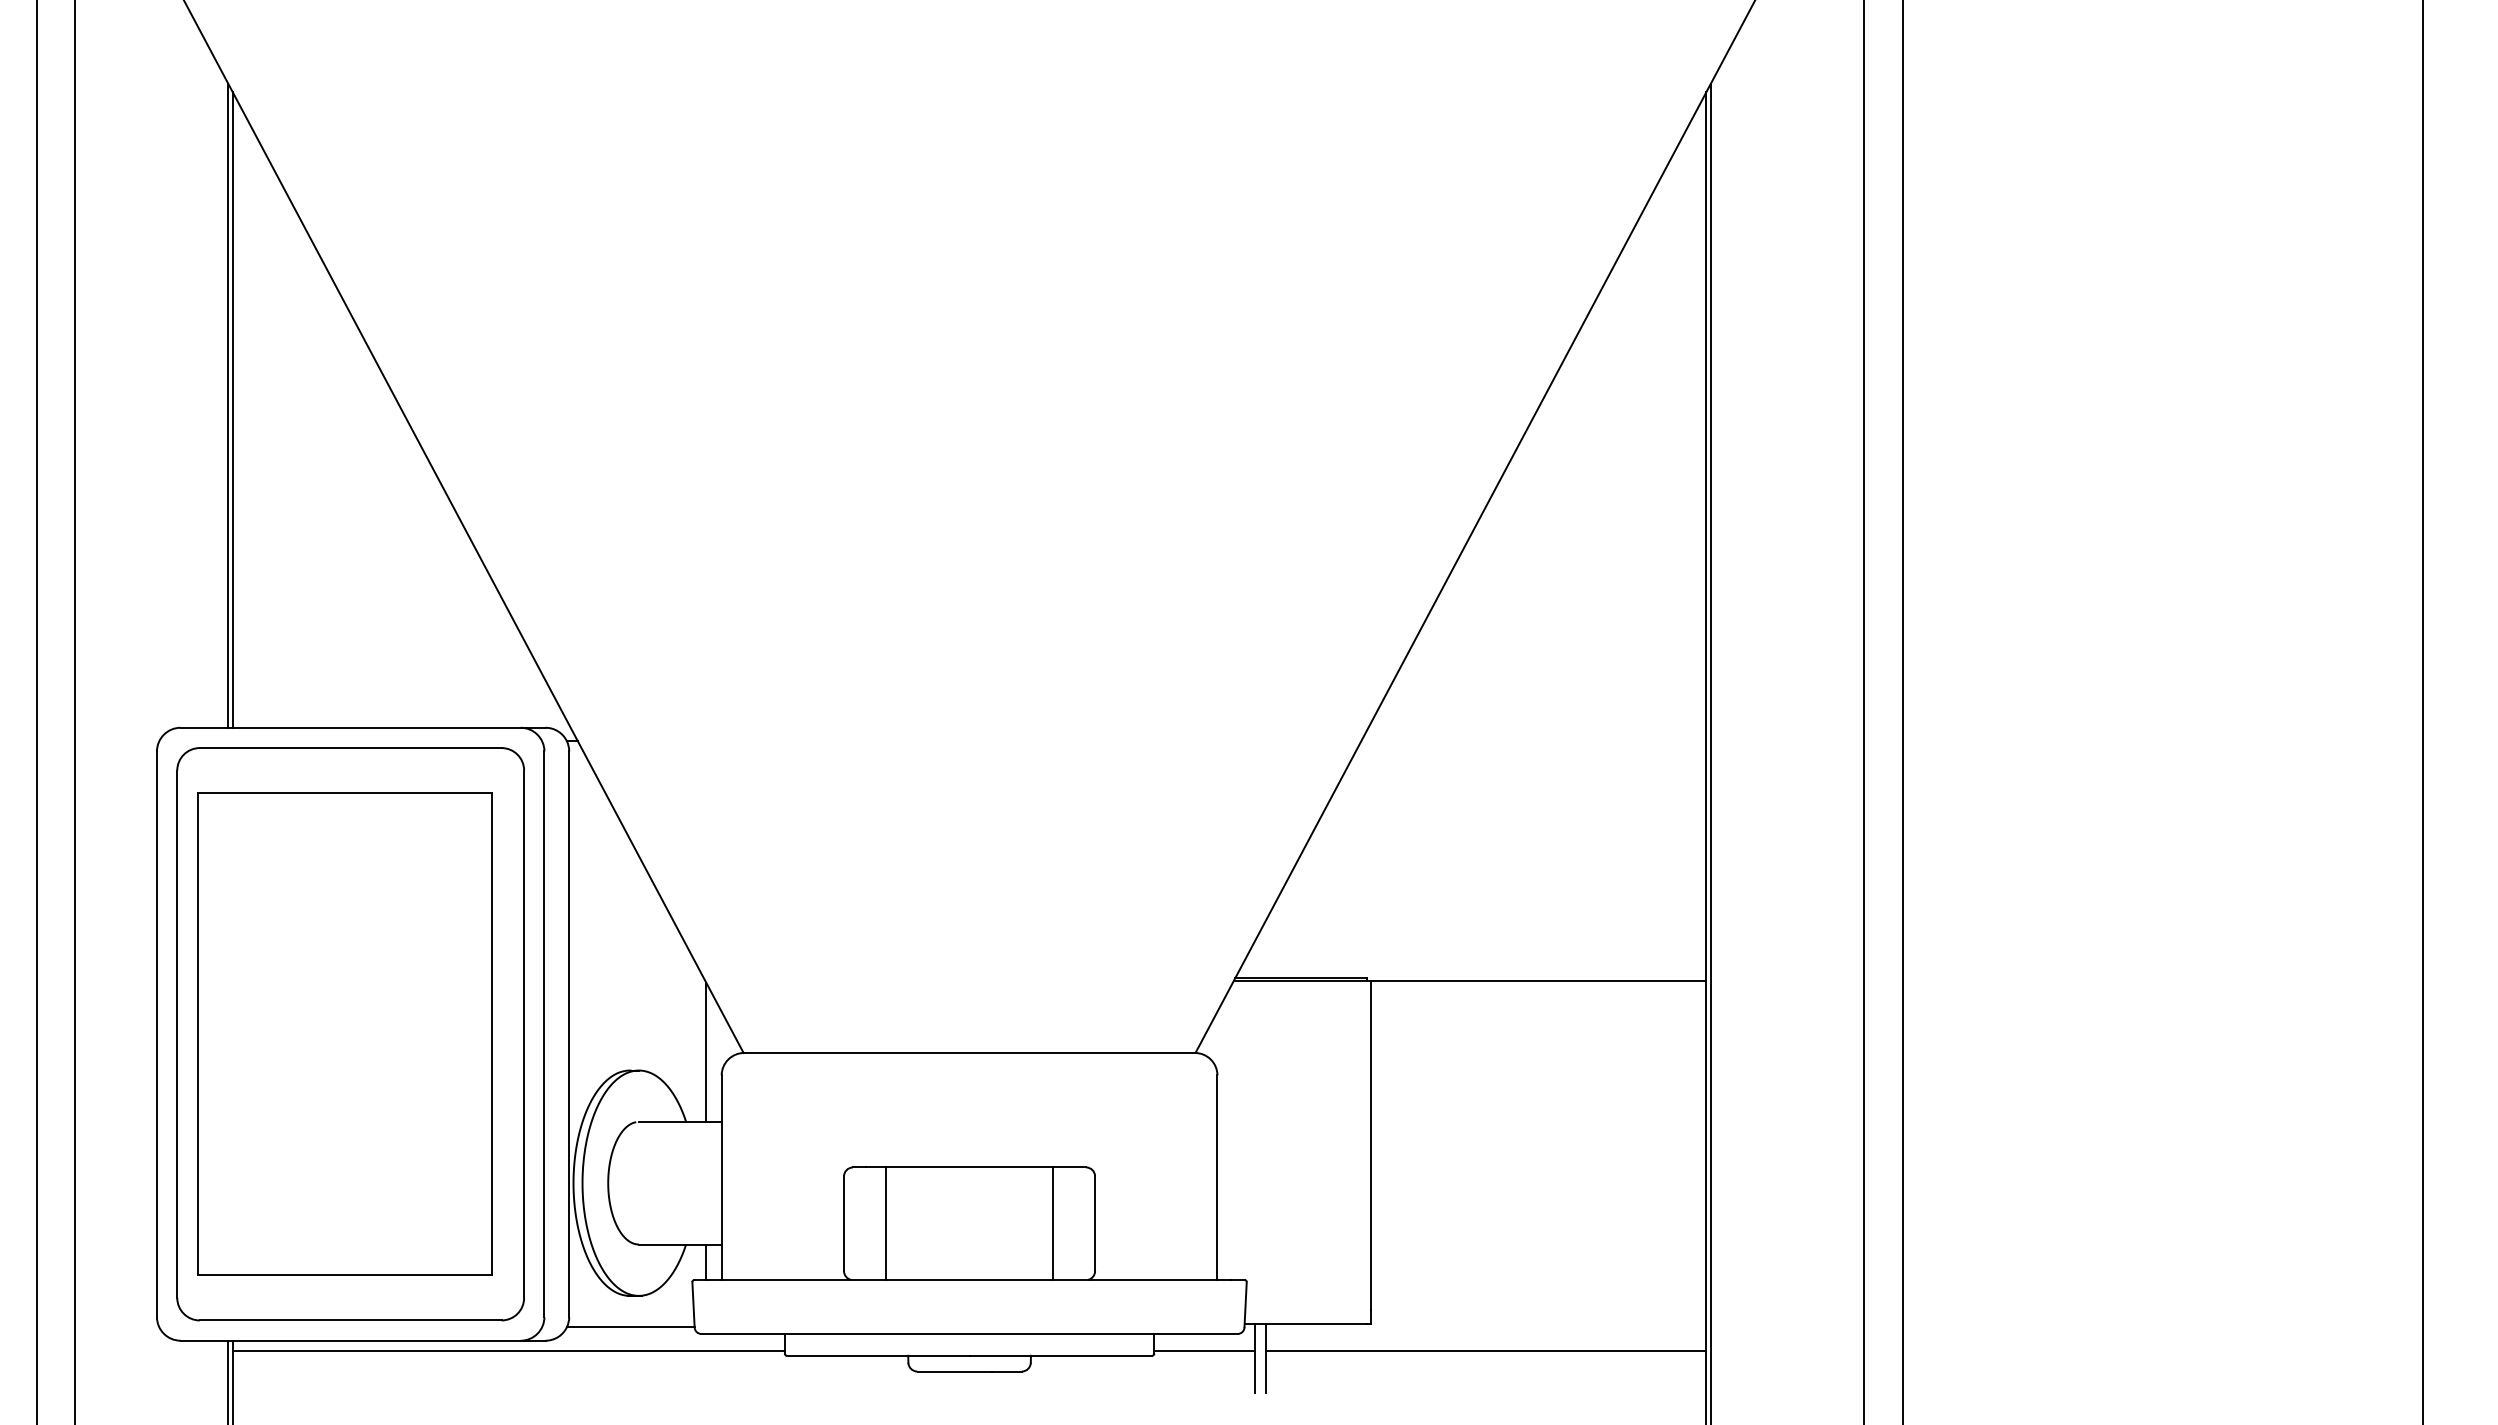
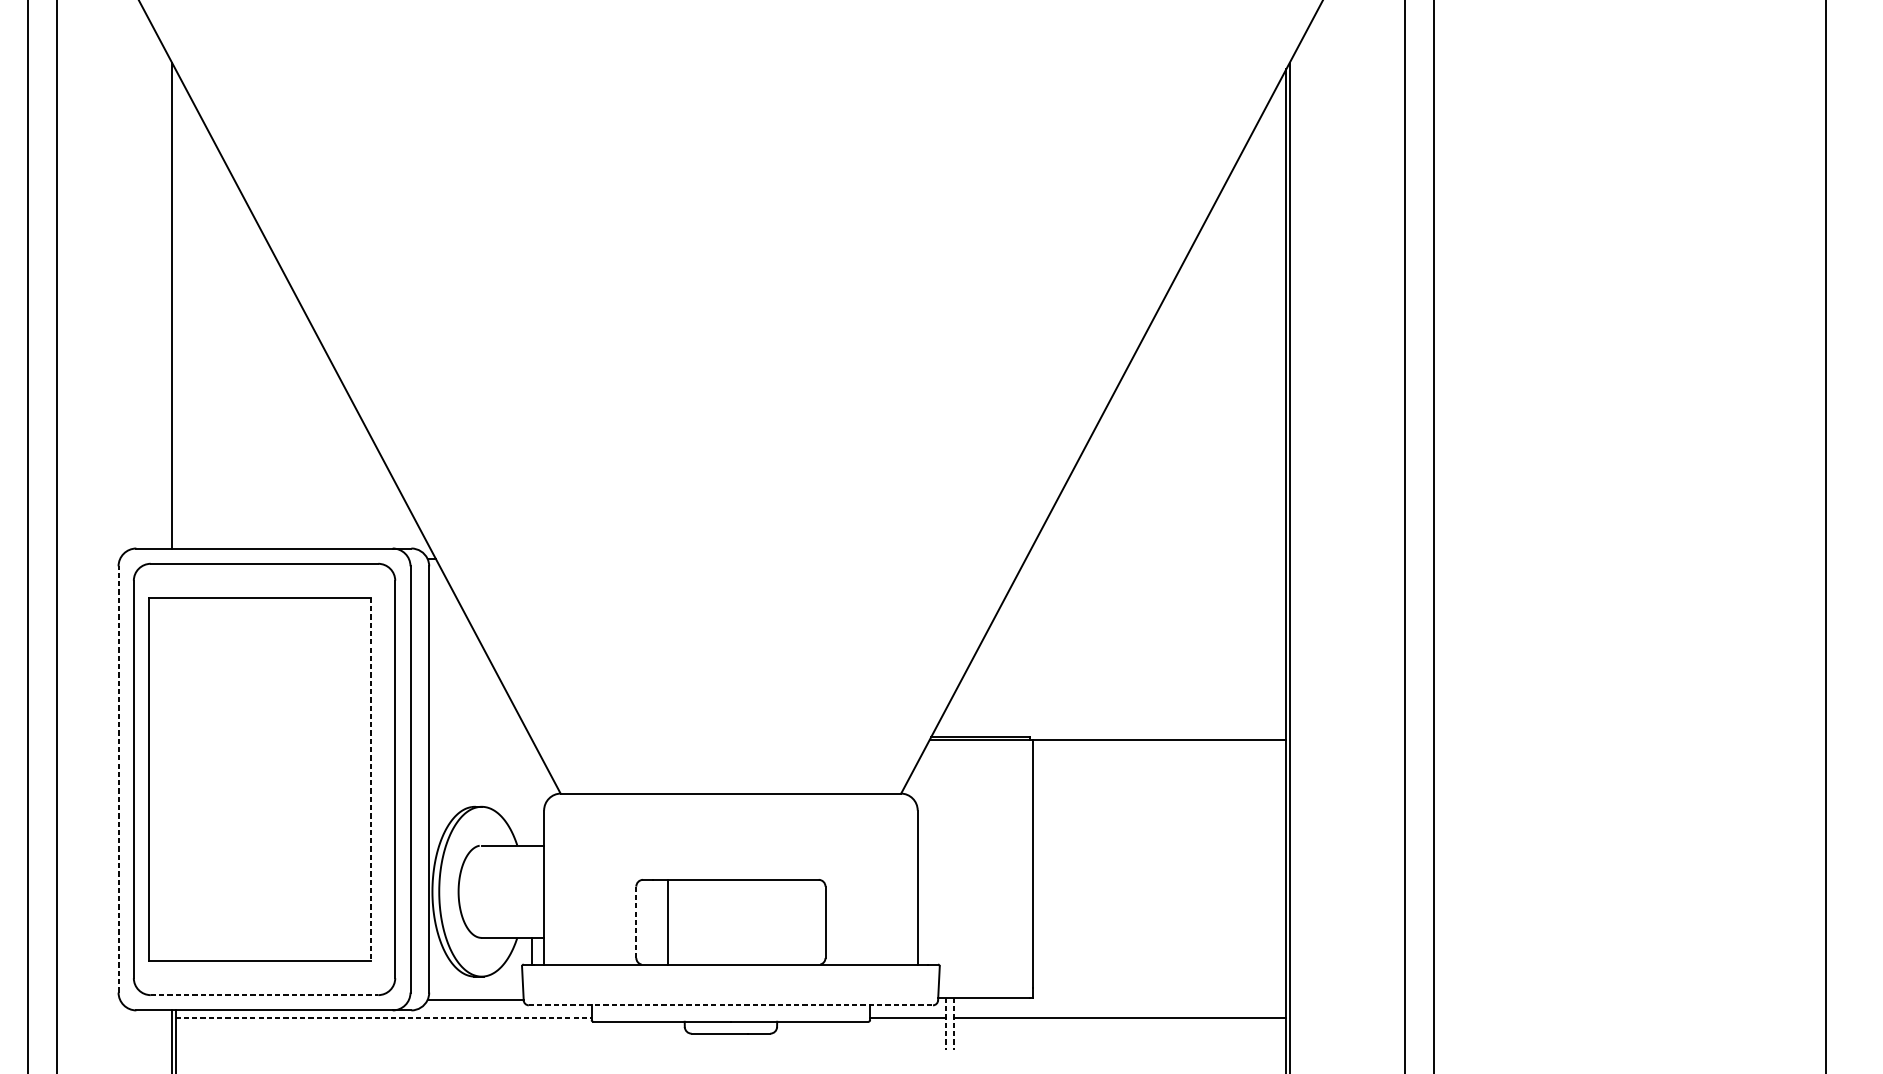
line: (232, 409) -> (175, 308), removed
line: (156, 1034) -> (118, 779), solid -> dashed
line: (492, 1034) -> (371, 779), solid -> dashed
line: (706, 1051) -> (532, 792), removed
line: (1052, 1223) -> (793, 922), removed
line: (844, 1224) -> (636, 922), solid -> dashed
line: (350, 1320) -> (264, 995), solid -> dashed
line: (970, 1333) -> (731, 1004), solid -> dashed
line: (509, 1351) -> (384, 1018), solid -> dashed
line: (1254, 1358) -> (945, 1023), solid -> dashed
line: (1265, 1358) -> (953, 1023), solid -> dashed

